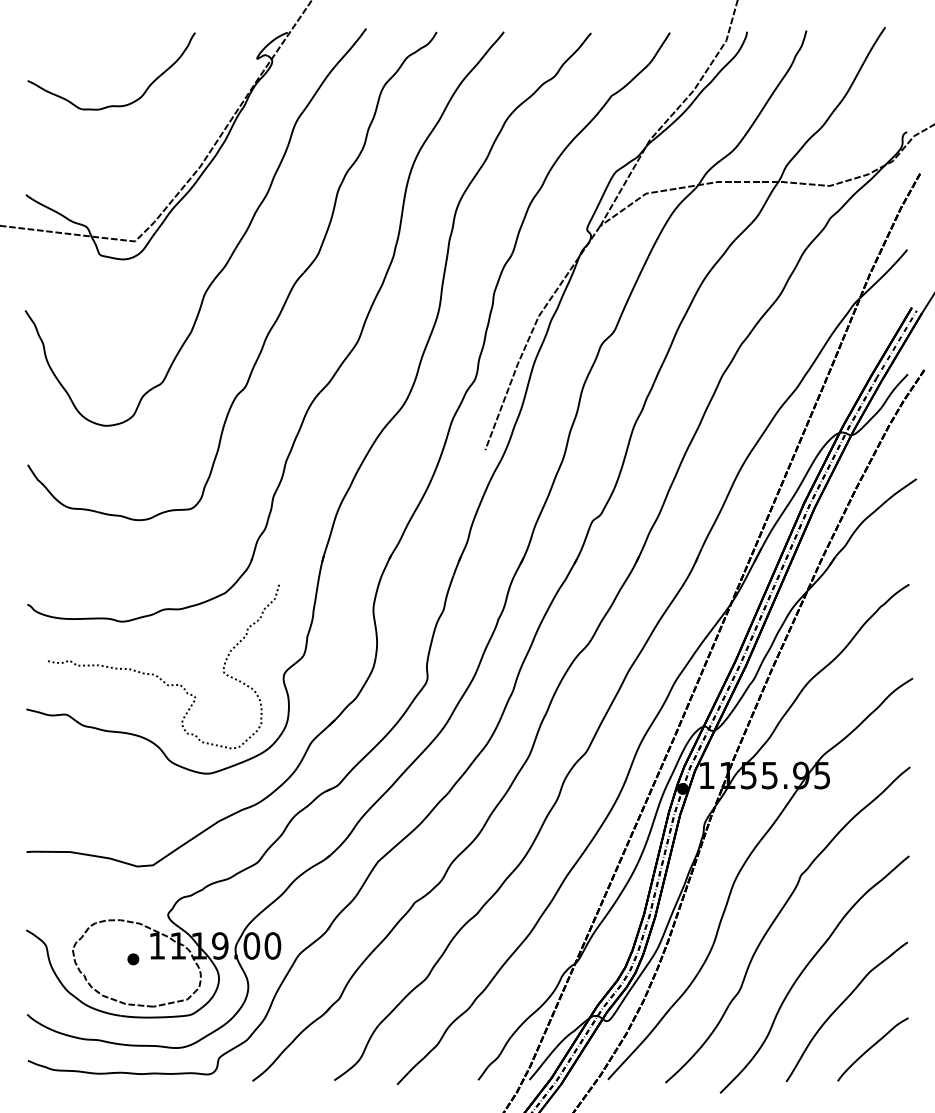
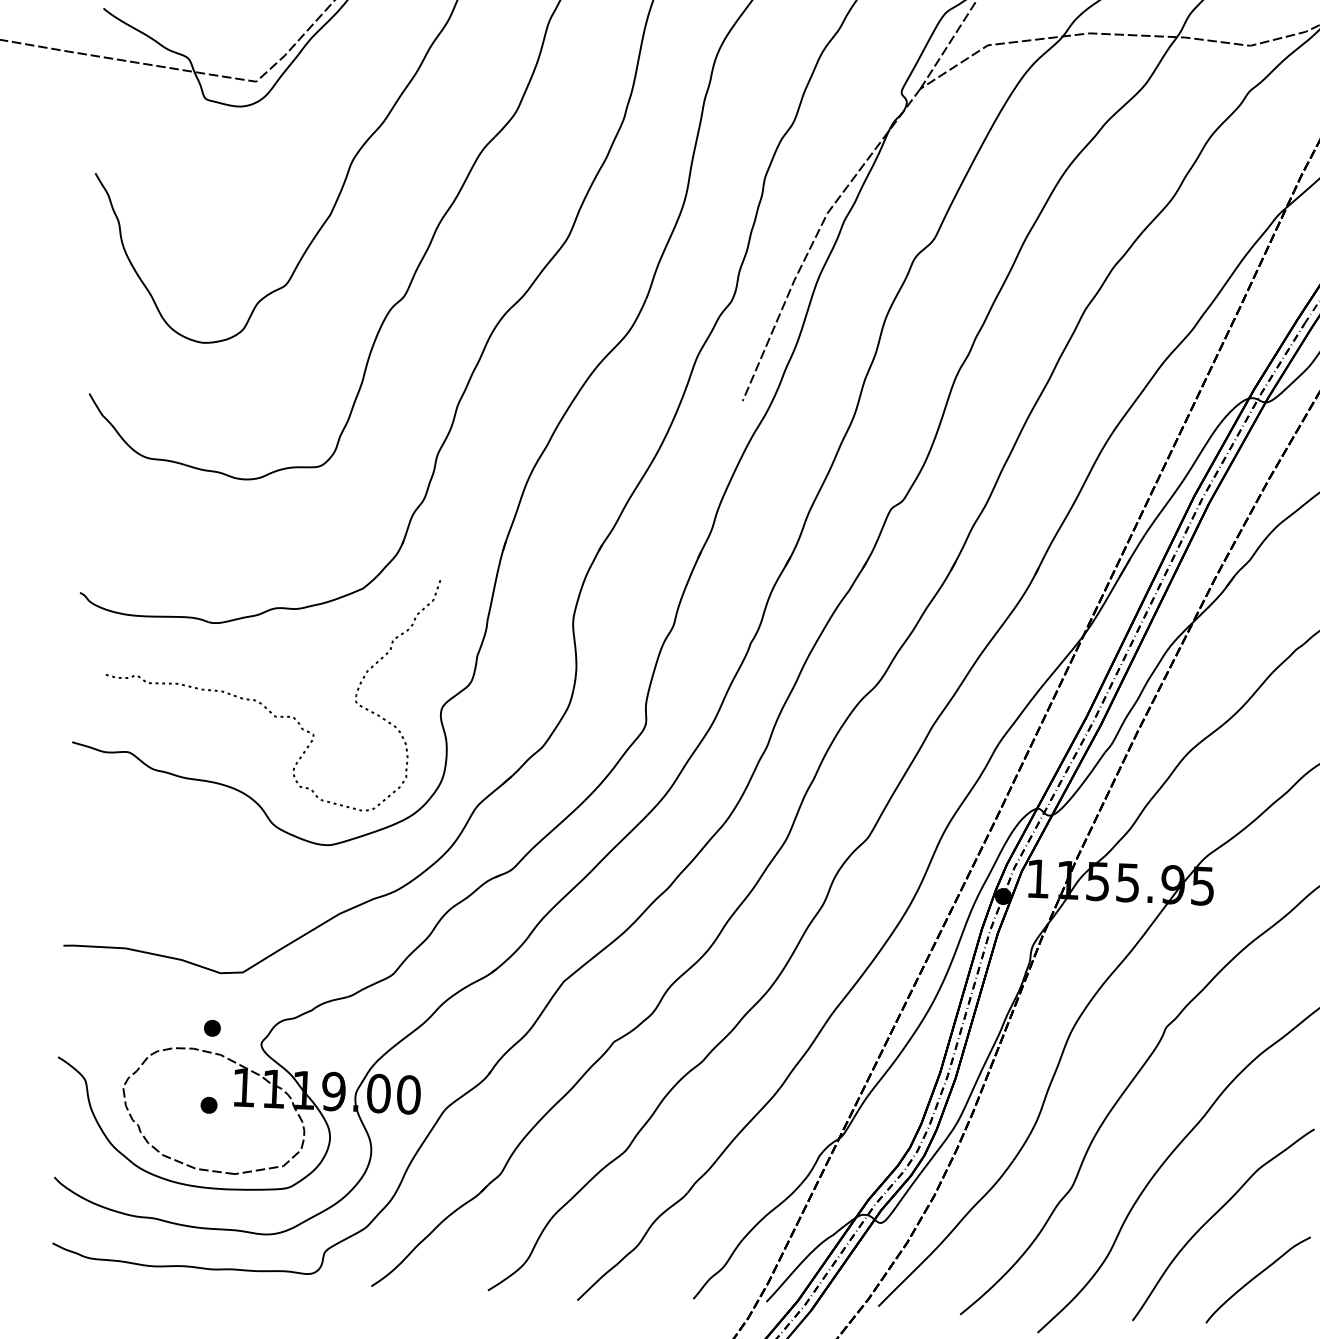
part: (133, 905) -> (212, 1028), added

